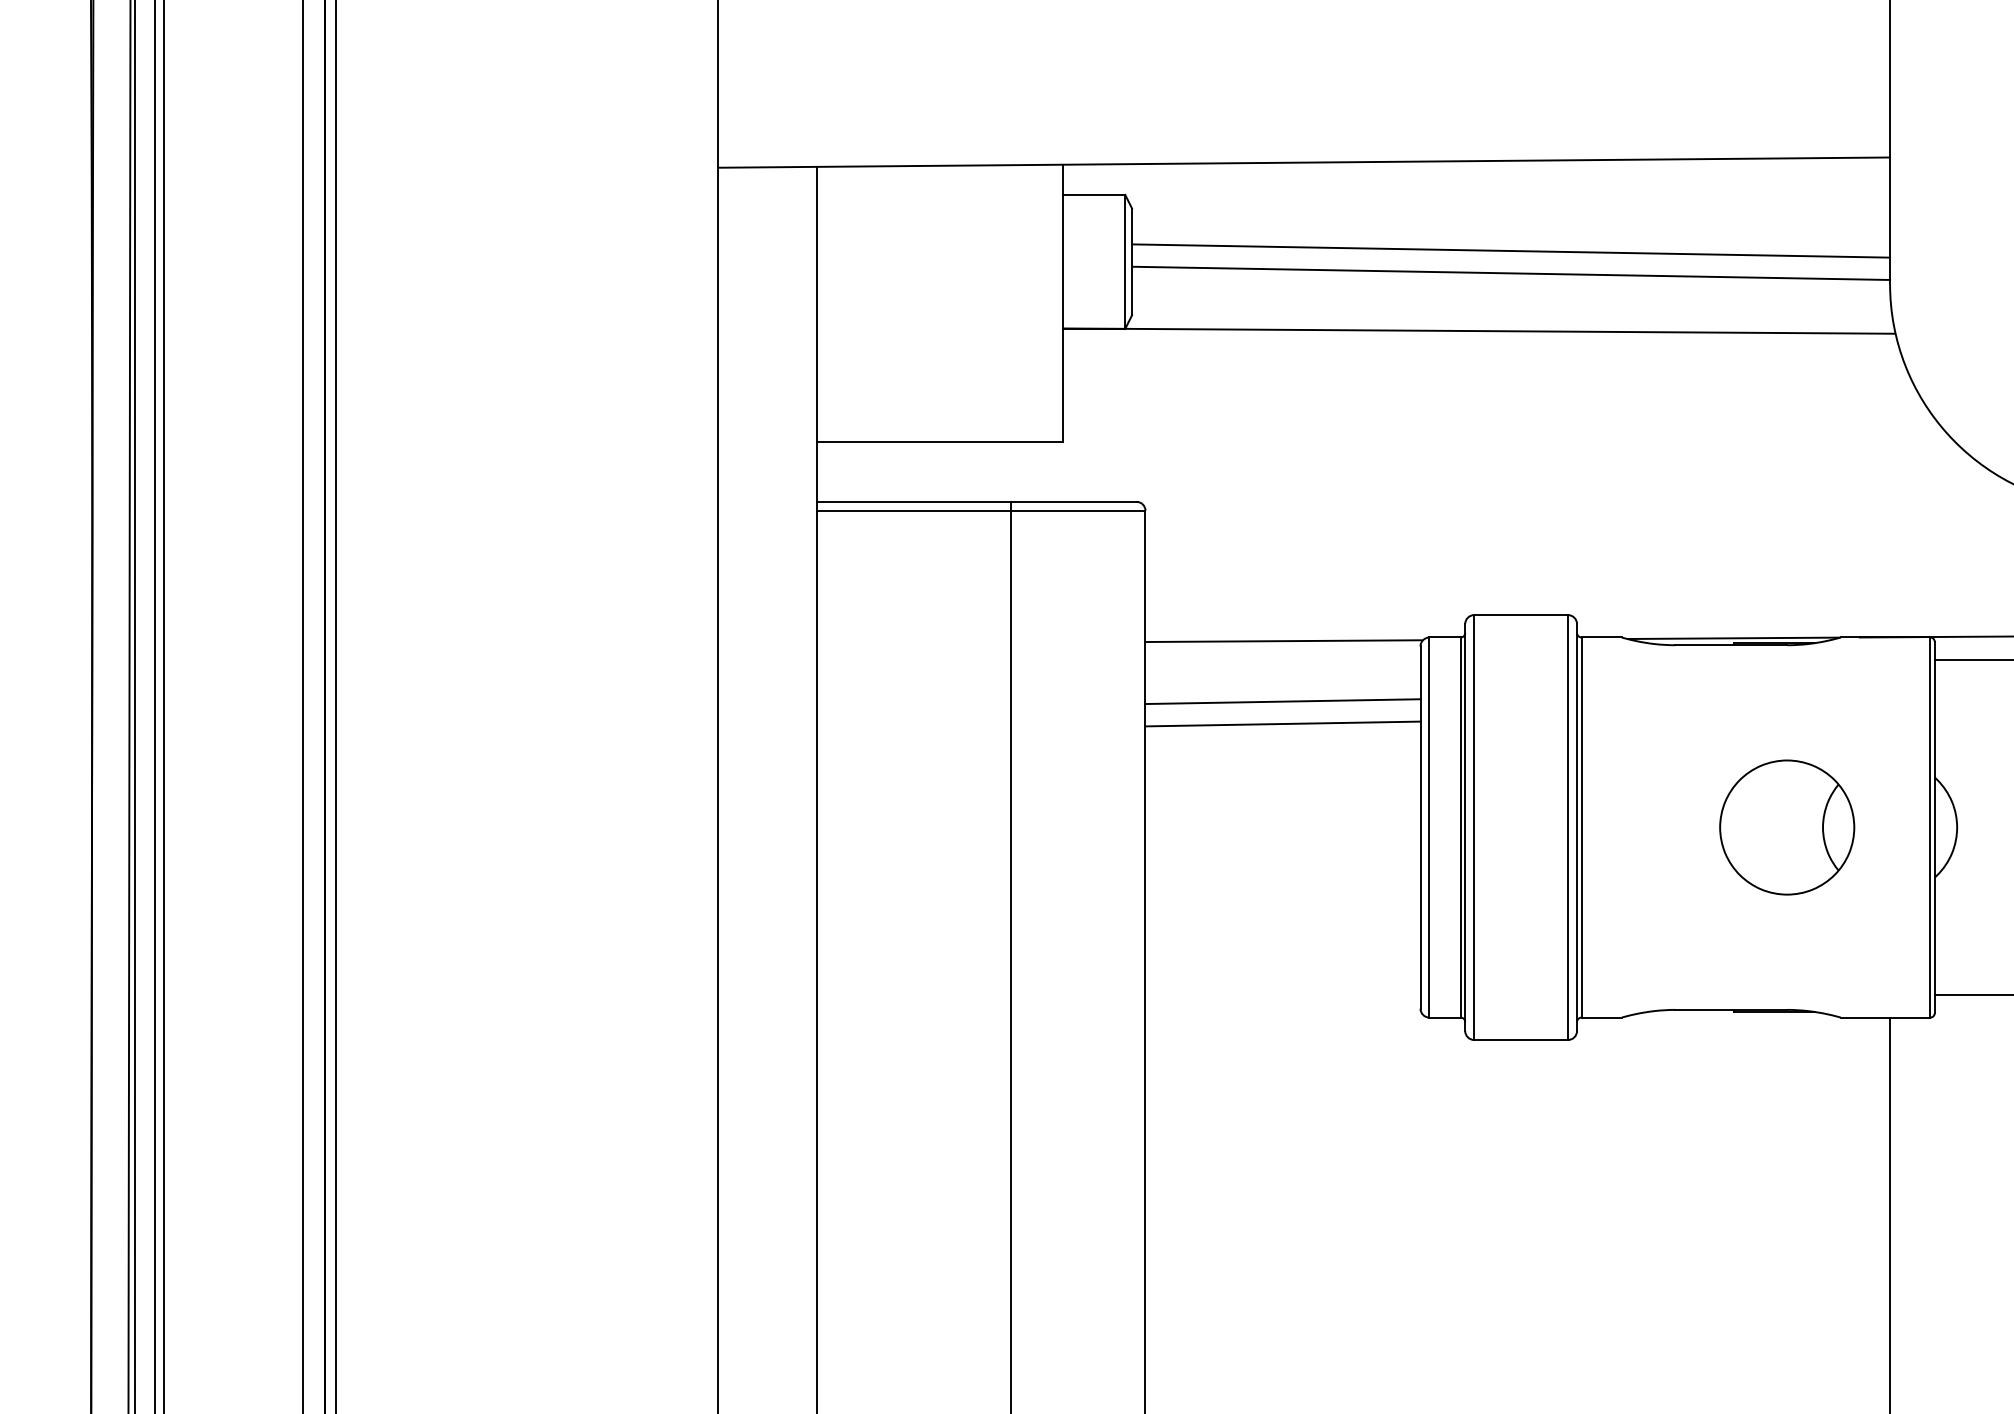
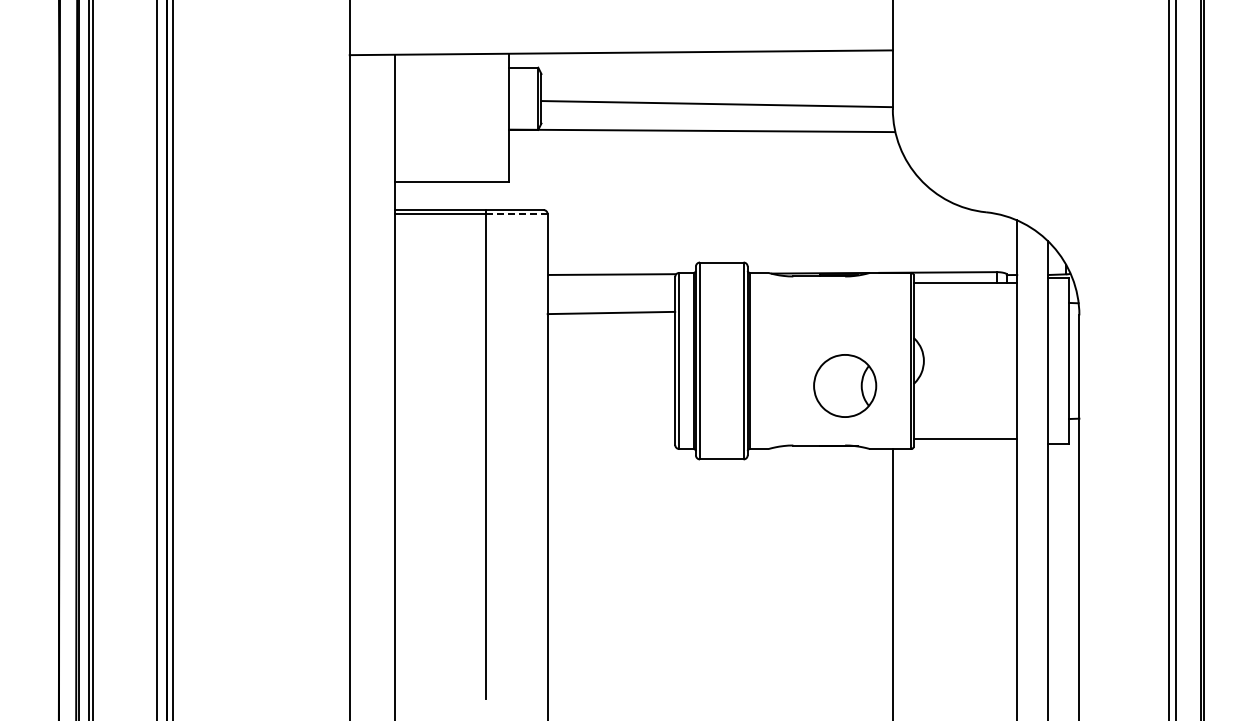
line: (1509, 250) -> (716, 93), removed
line: (1078, 511) -> (516, 214), solid -> dashed
line: (1283, 701) -> (611, 302), removed
part: (1787, 826) -> (845, 385), moved

